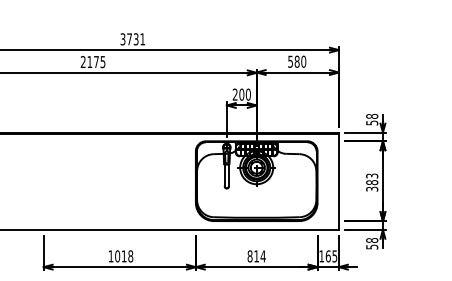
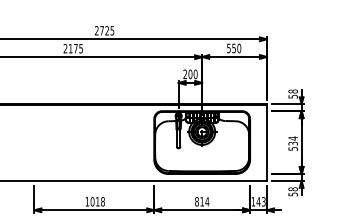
text: (132, 39) -> (104, 30), 3731 -> 2725
text: (296, 61) -> (233, 48), 580 -> 550
text: (372, 182) -> (293, 143), 383 -> 534
text: (331, 256) -> (261, 201), 165 -> 143

